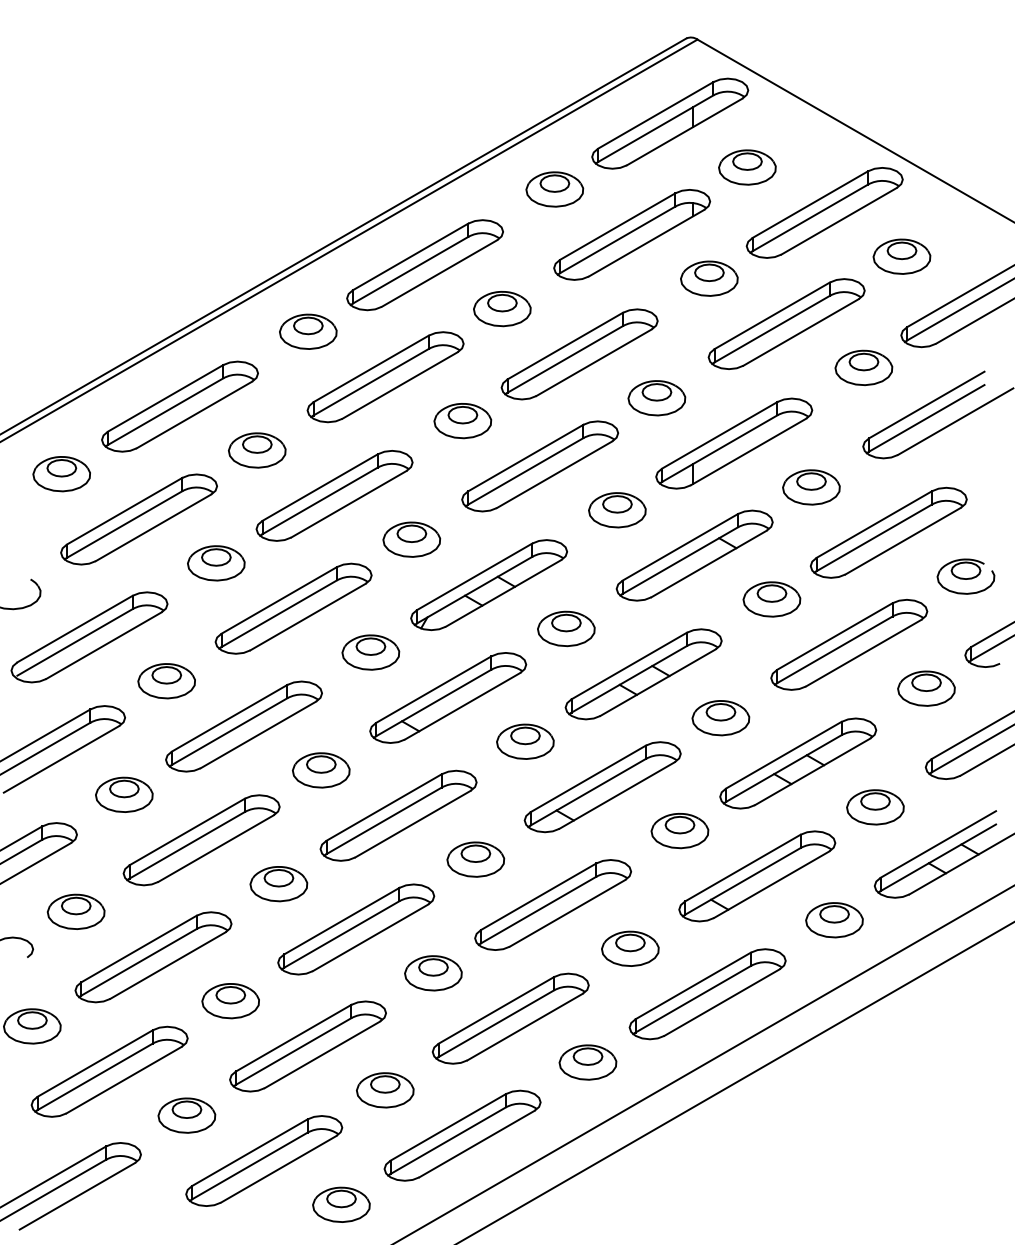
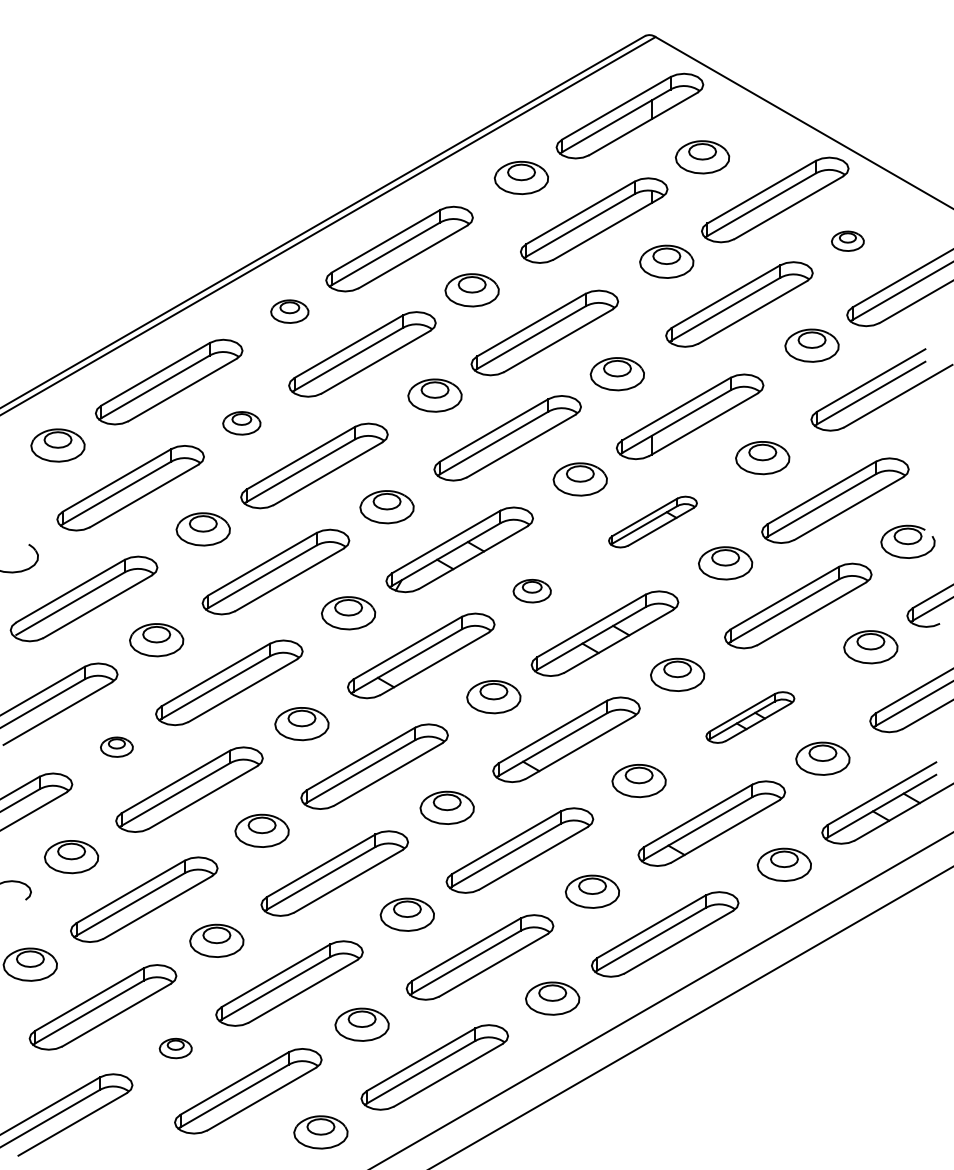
part: (901, 257) -> (847, 241), size x0.6
part: (308, 331) -> (289, 311), size x0.7
part: (256, 450) -> (241, 423), size x0.7
part: (694, 554) -> (652, 521), size x0.6
part: (565, 629) -> (531, 591), size x0.7
part: (798, 763) -> (750, 717), size x0.6
part: (124, 795) -> (116, 747), size x0.6
part: (186, 1115) -> (175, 1048), size x0.6

